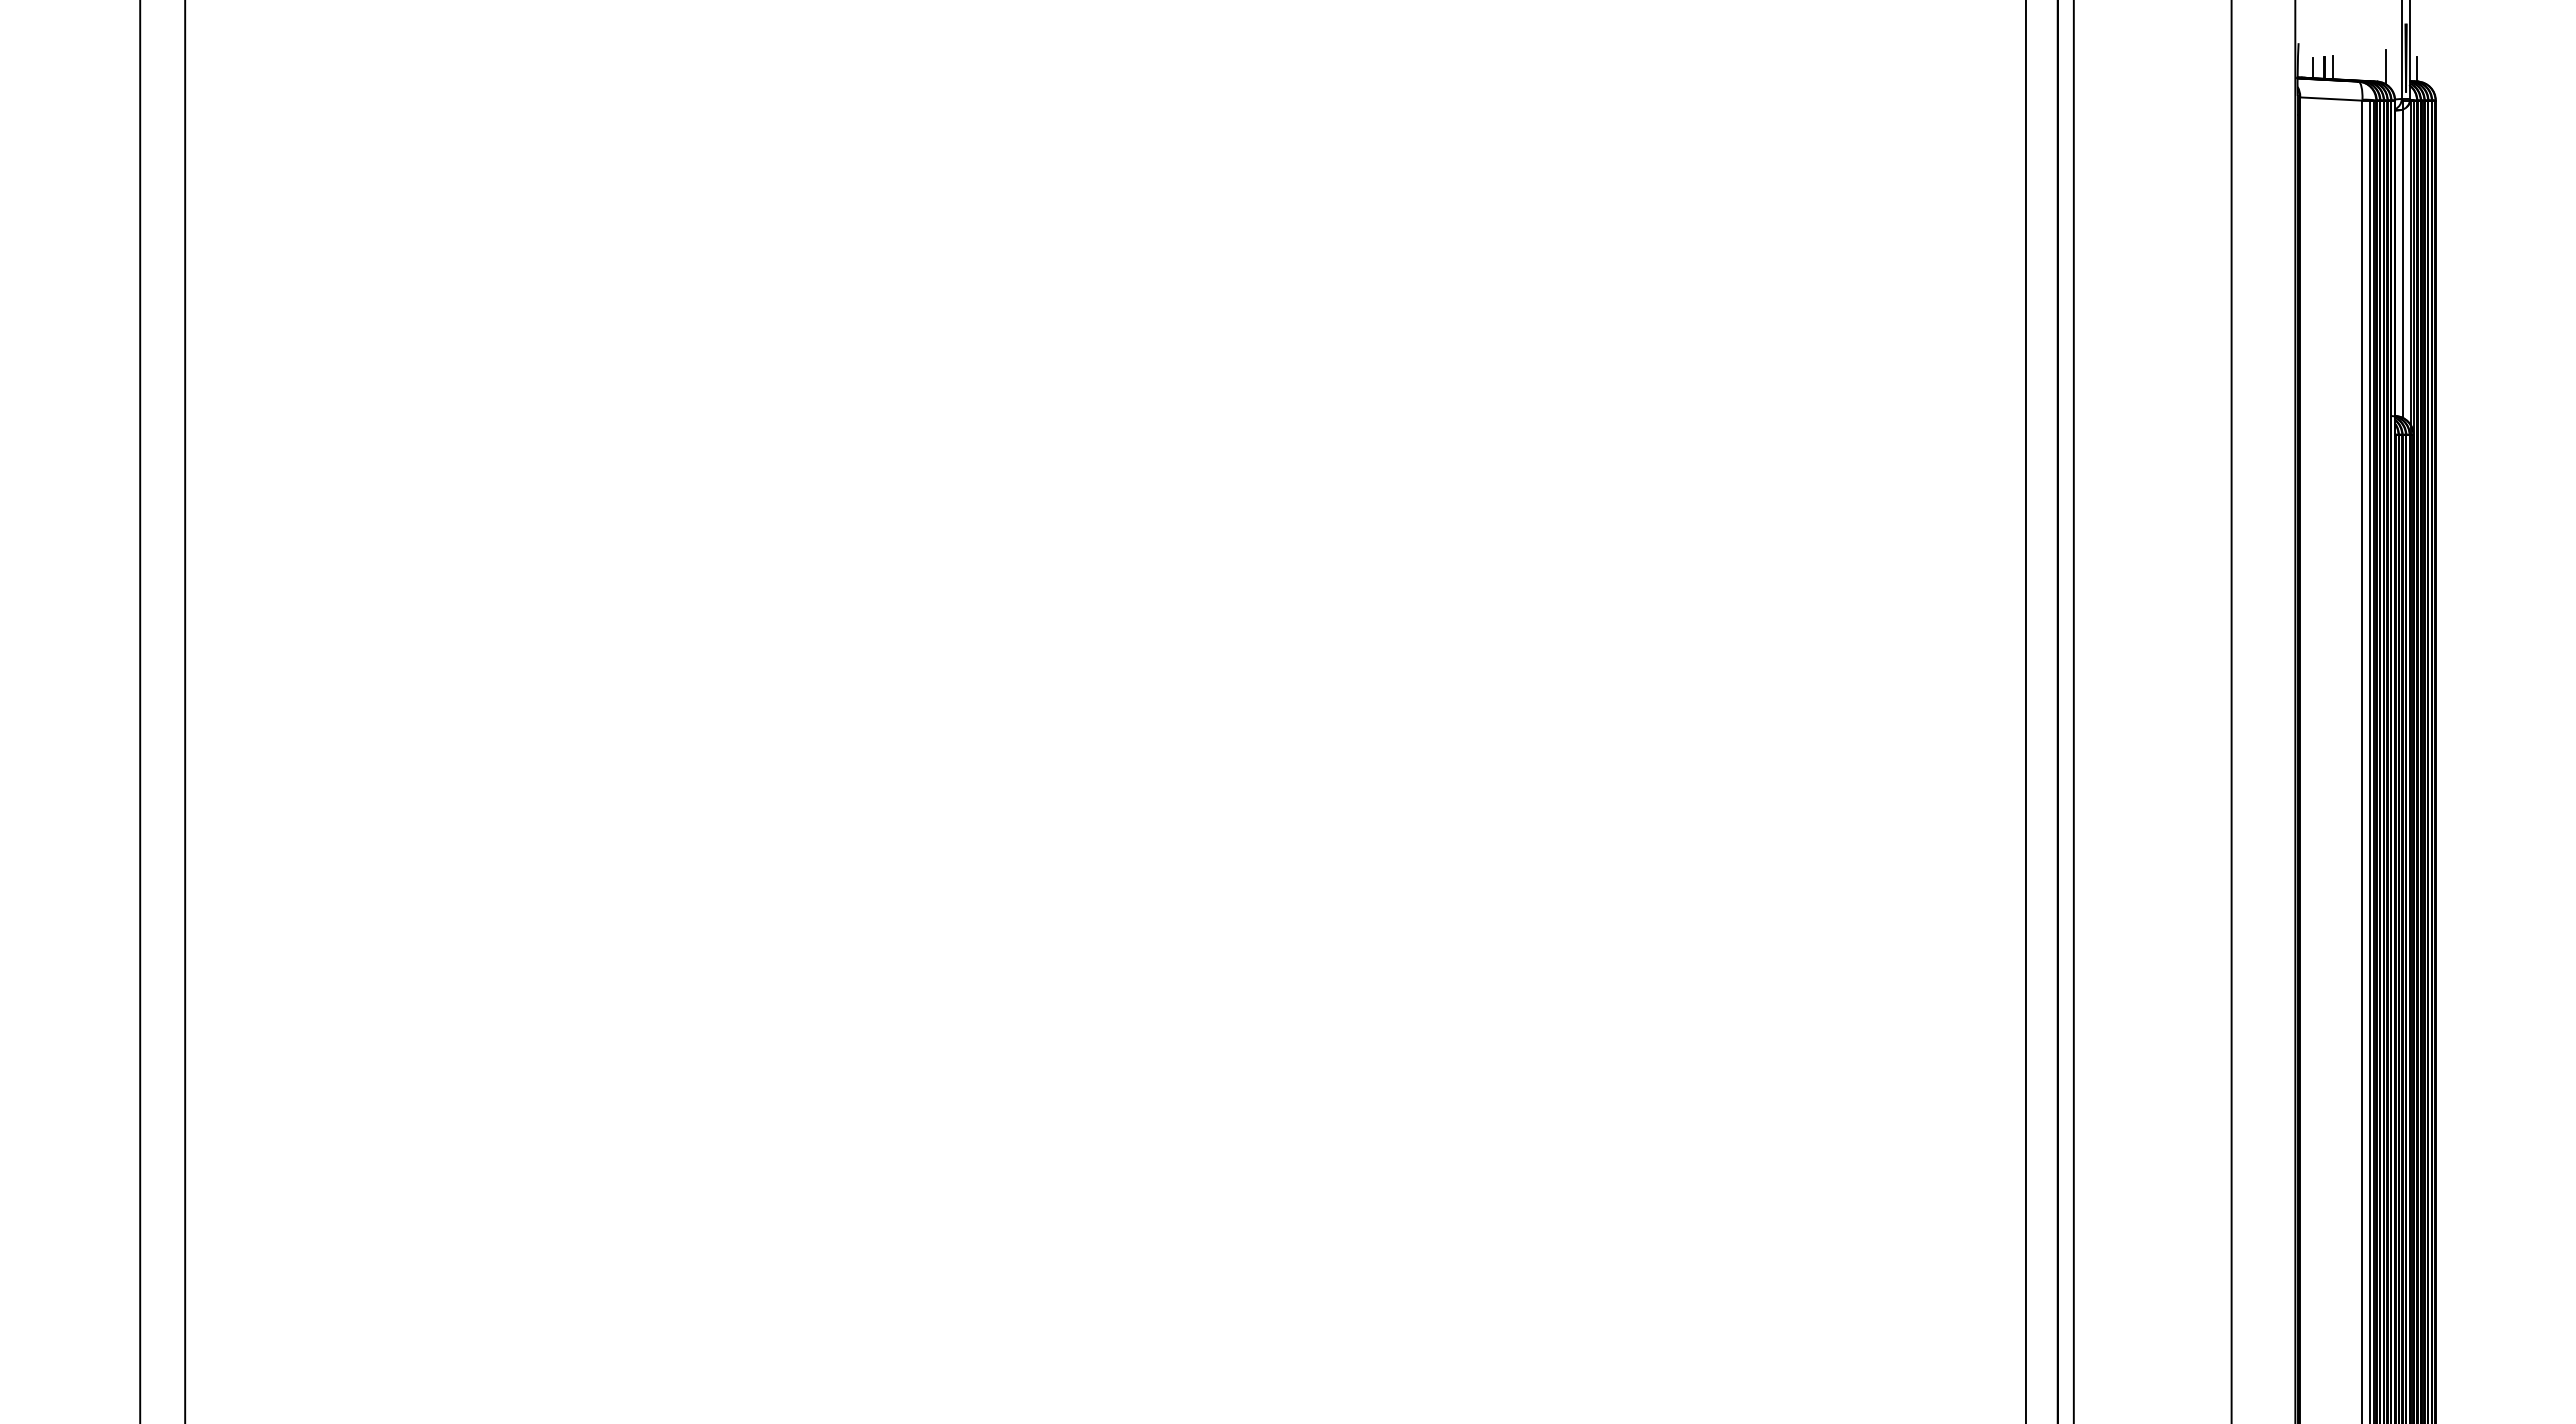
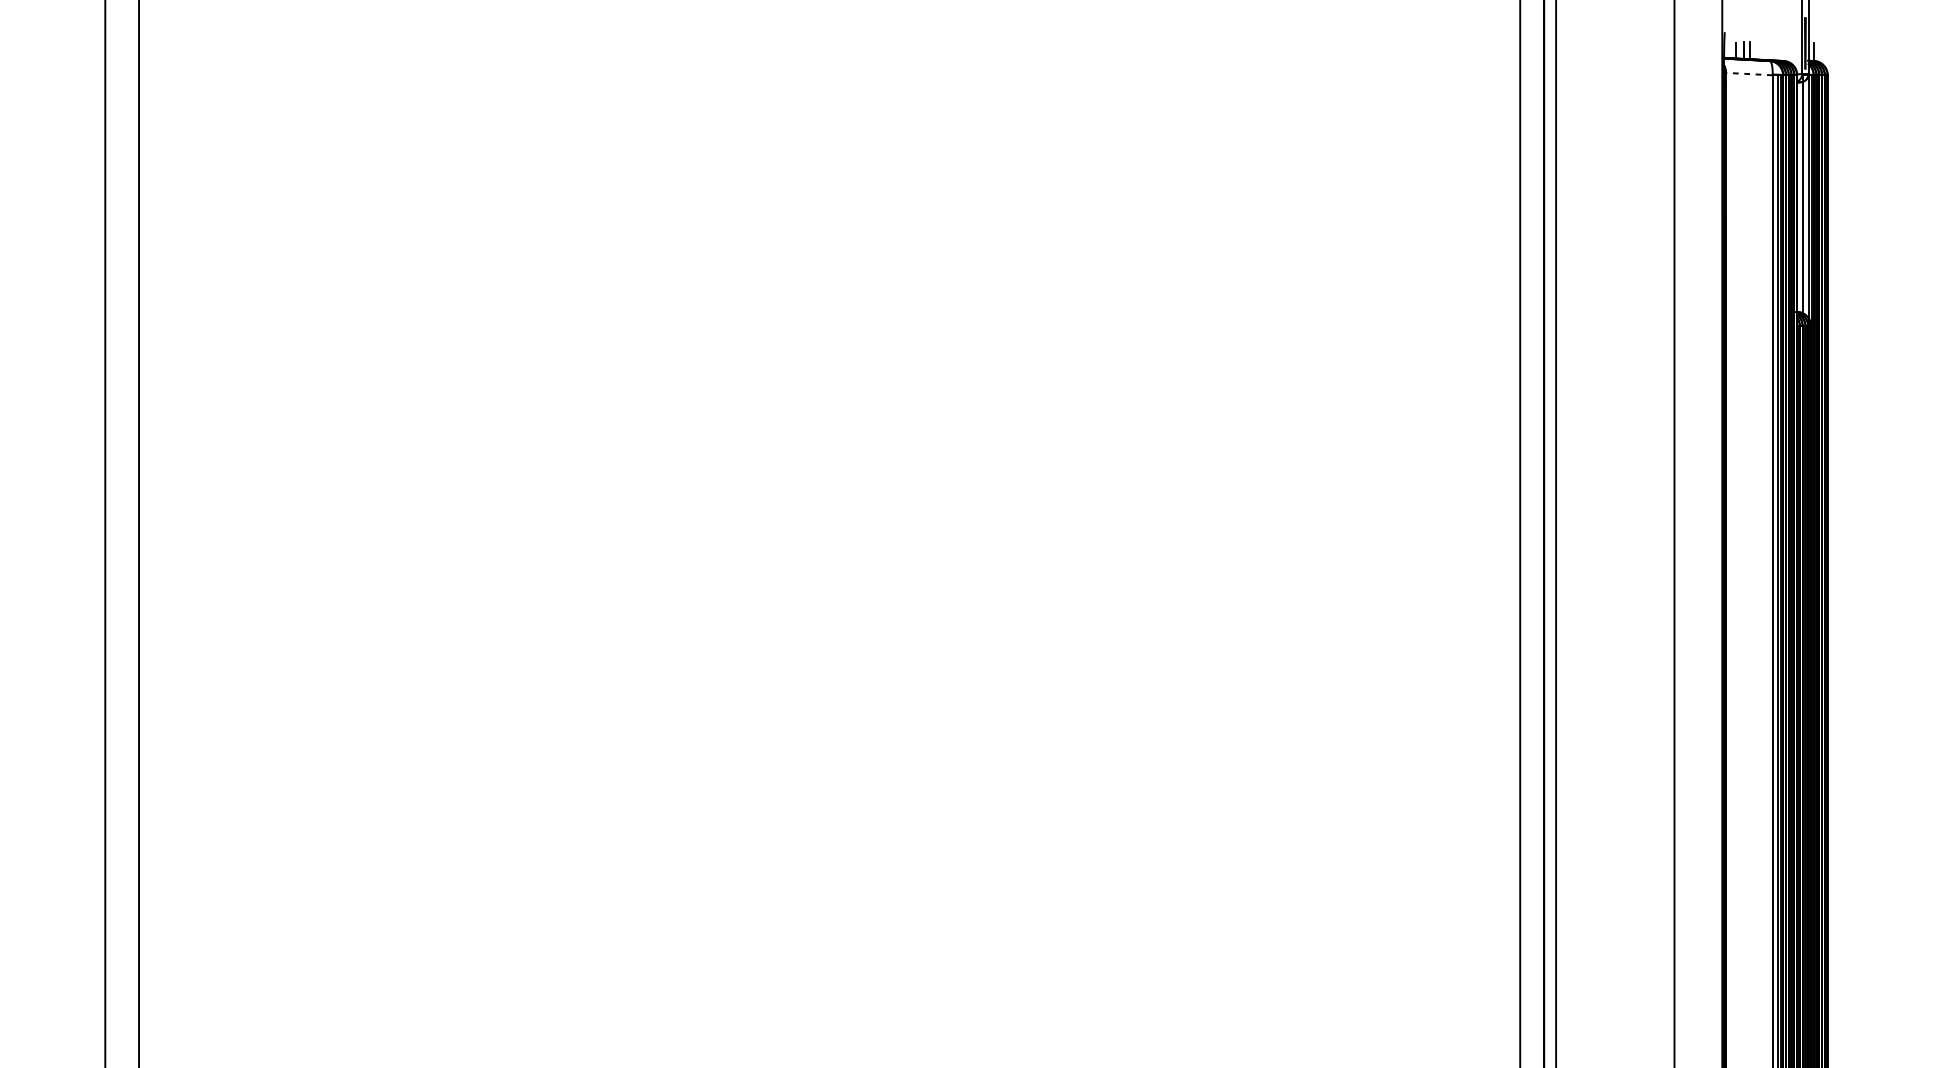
line: (2386, 67) -> (1790, 50), removed
line: (2330, 99) -> (1748, 74), solid -> dashed

